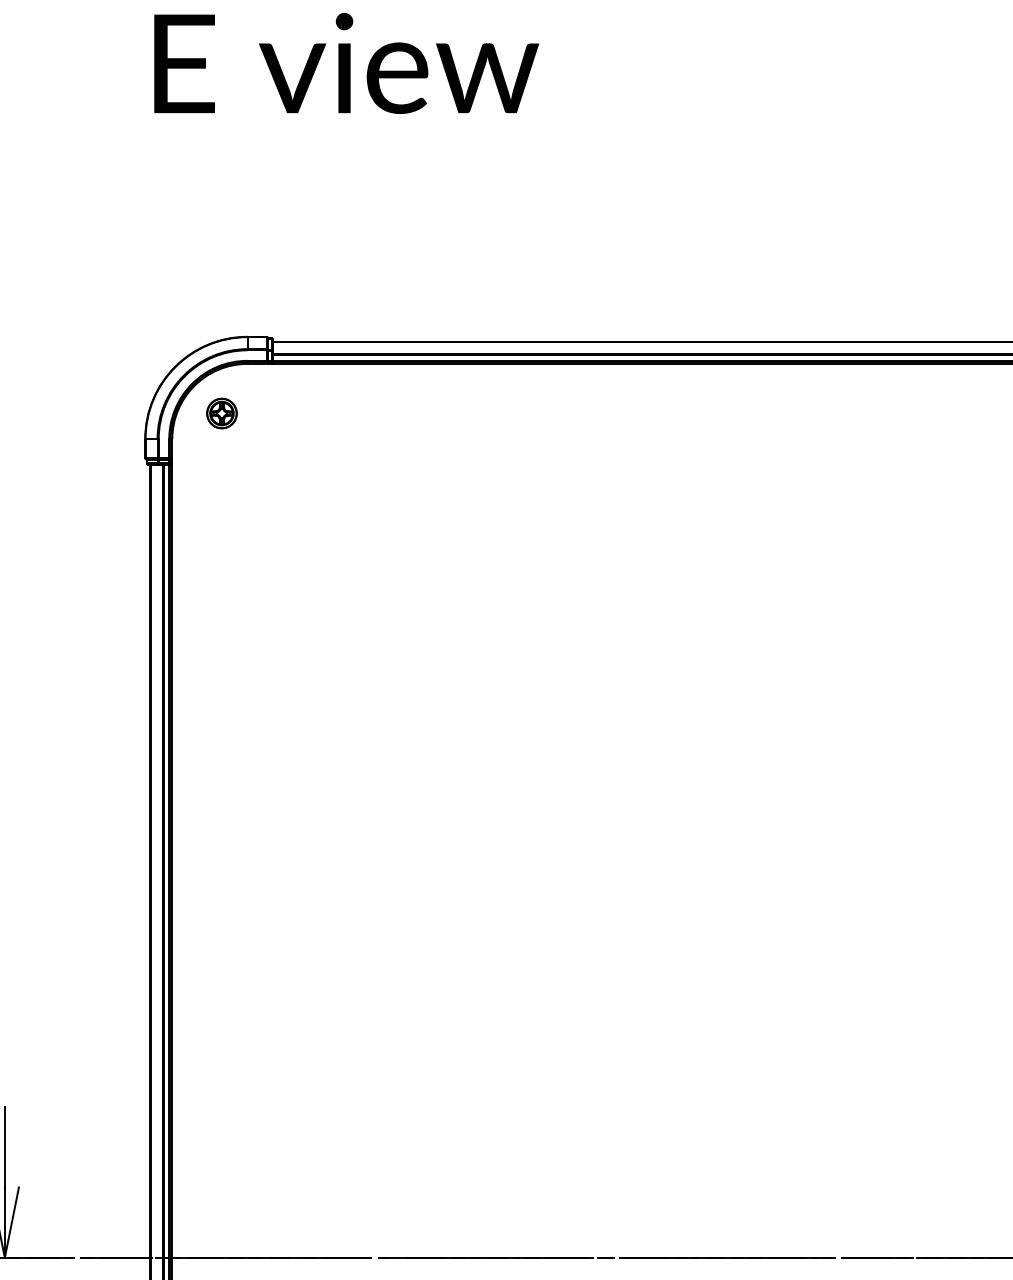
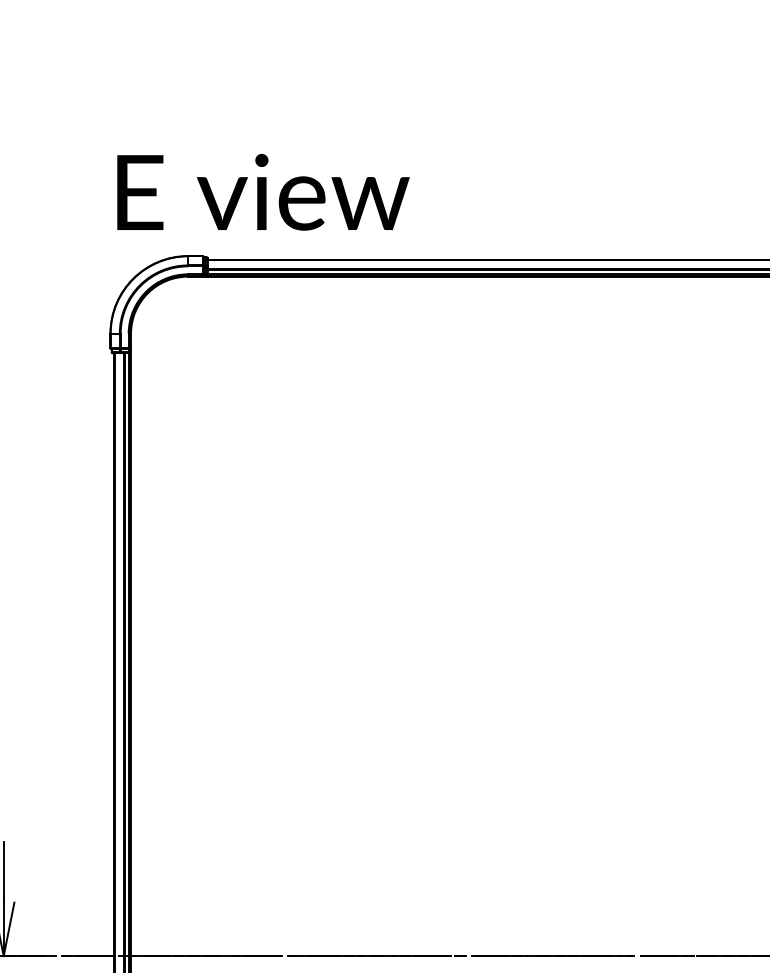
text: (346, 62) -> (263, 191), moved
part: (221, 413) -> (168, 314), removed

